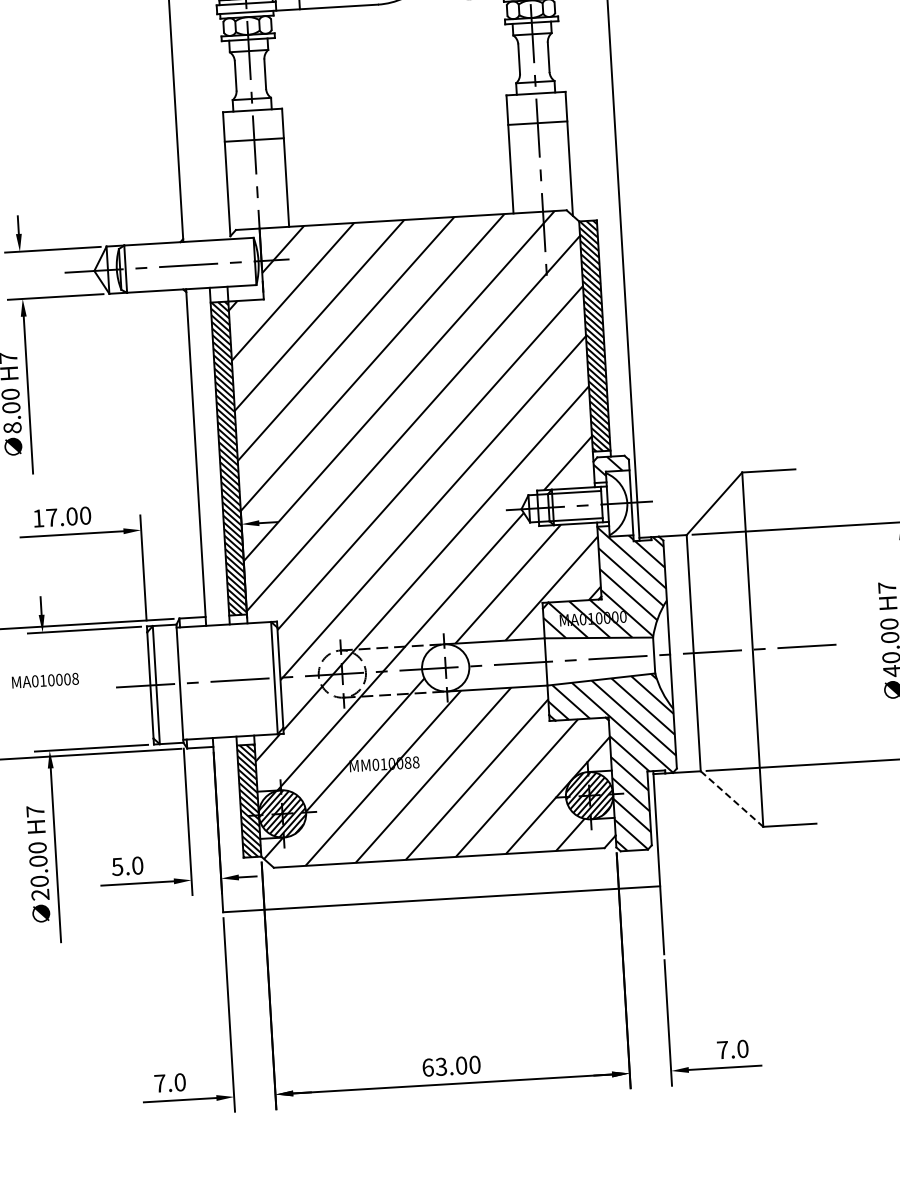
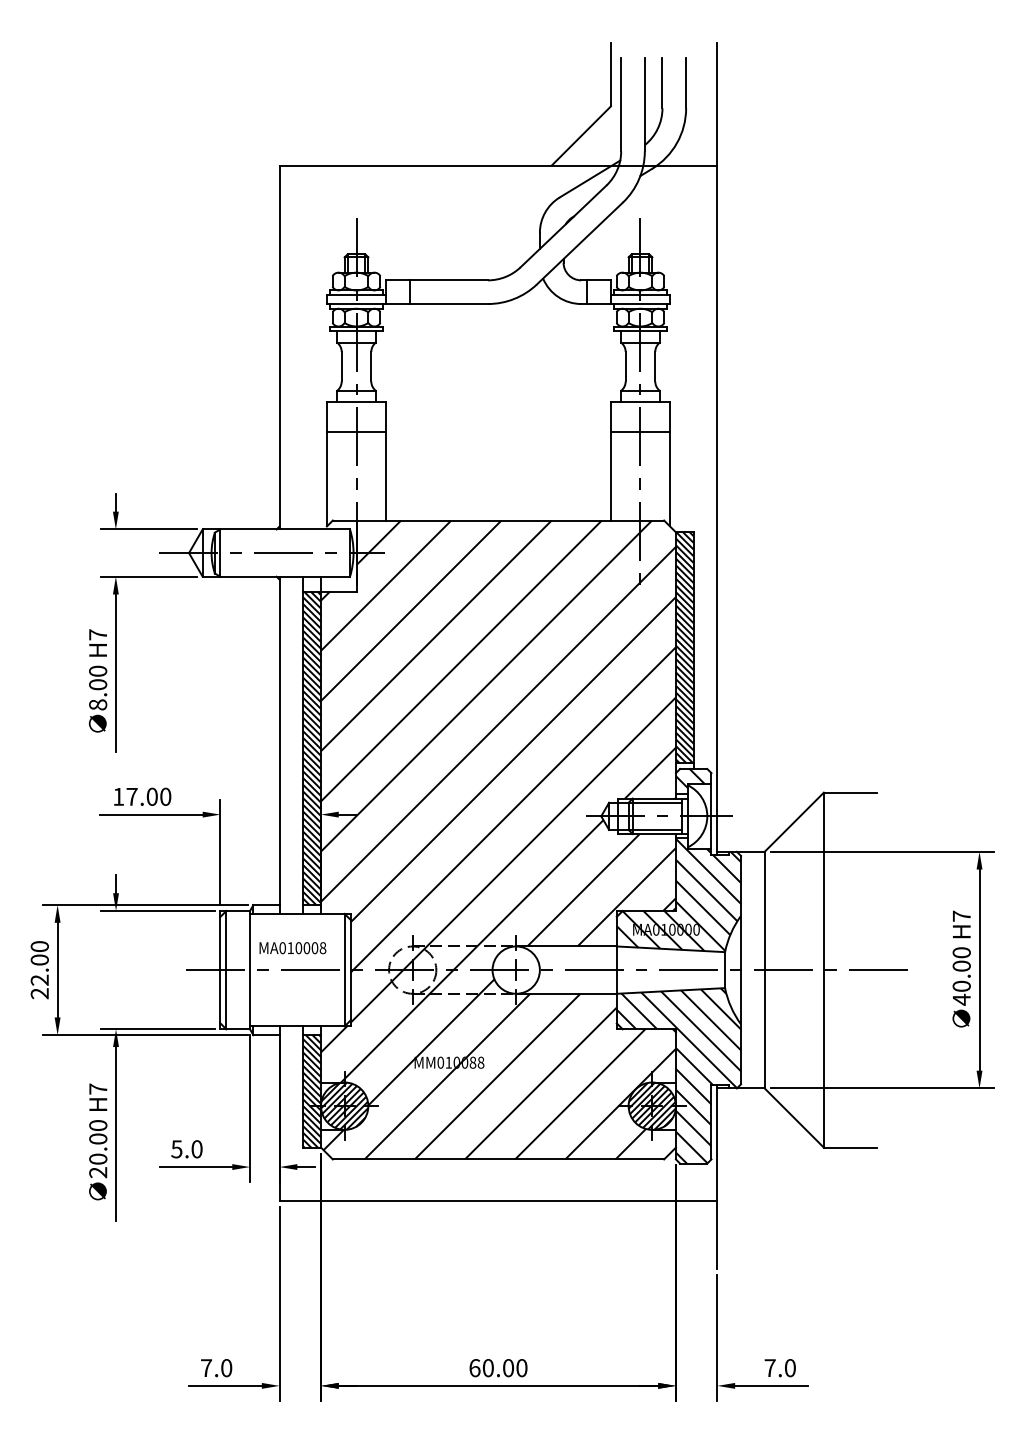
text: (45, 681) -> (292, 948), moved
line: (732, 799) -> (794, 1118), dashed -> solid
text: (440, 1067) -> (487, 1368), 63.00 -> 60.00

